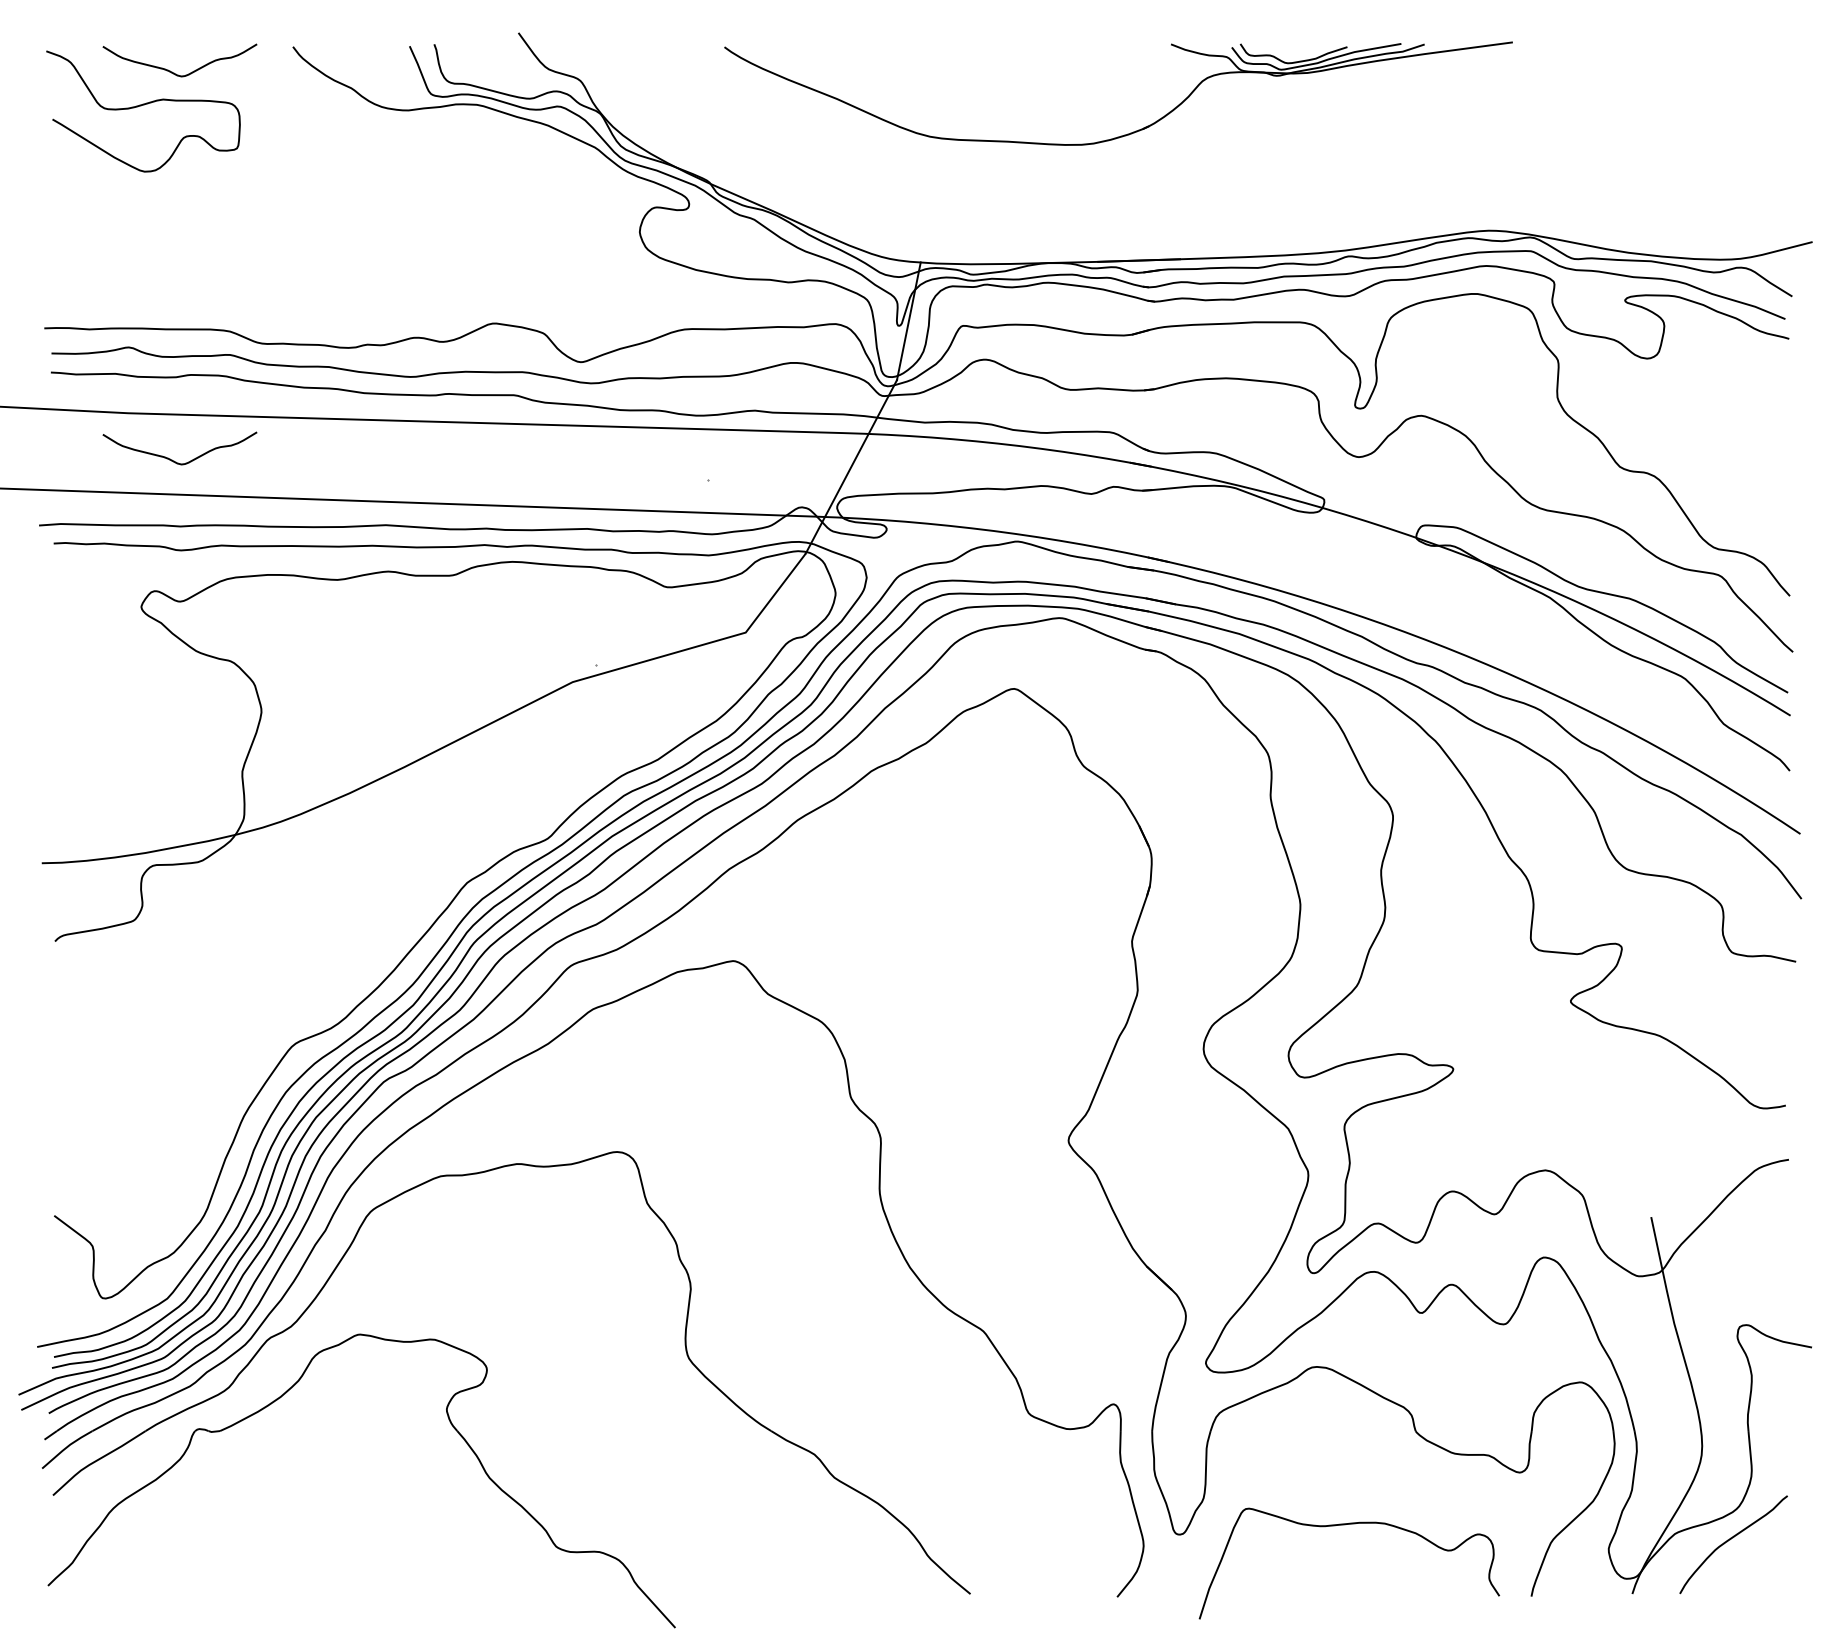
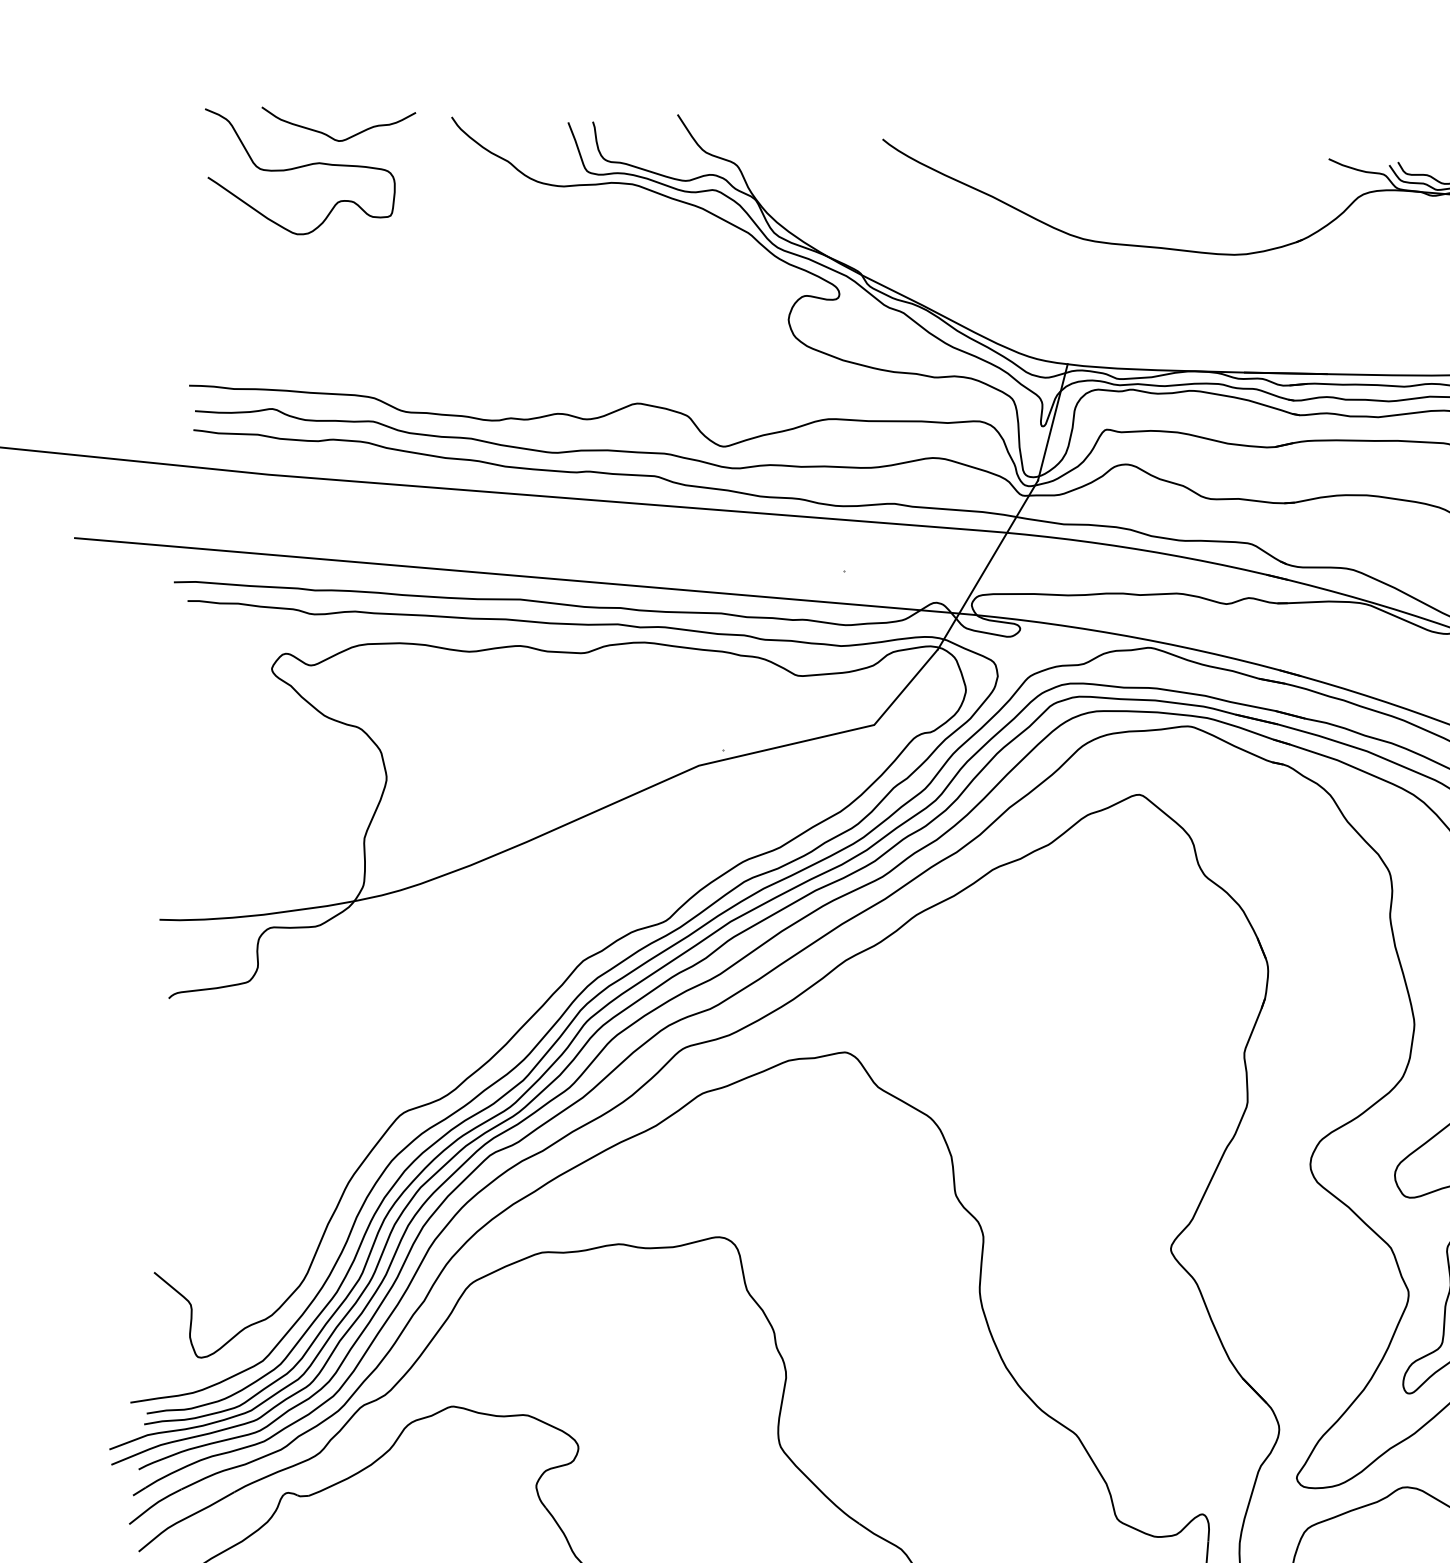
curve: (174, 460) -> (312, 524), removed

